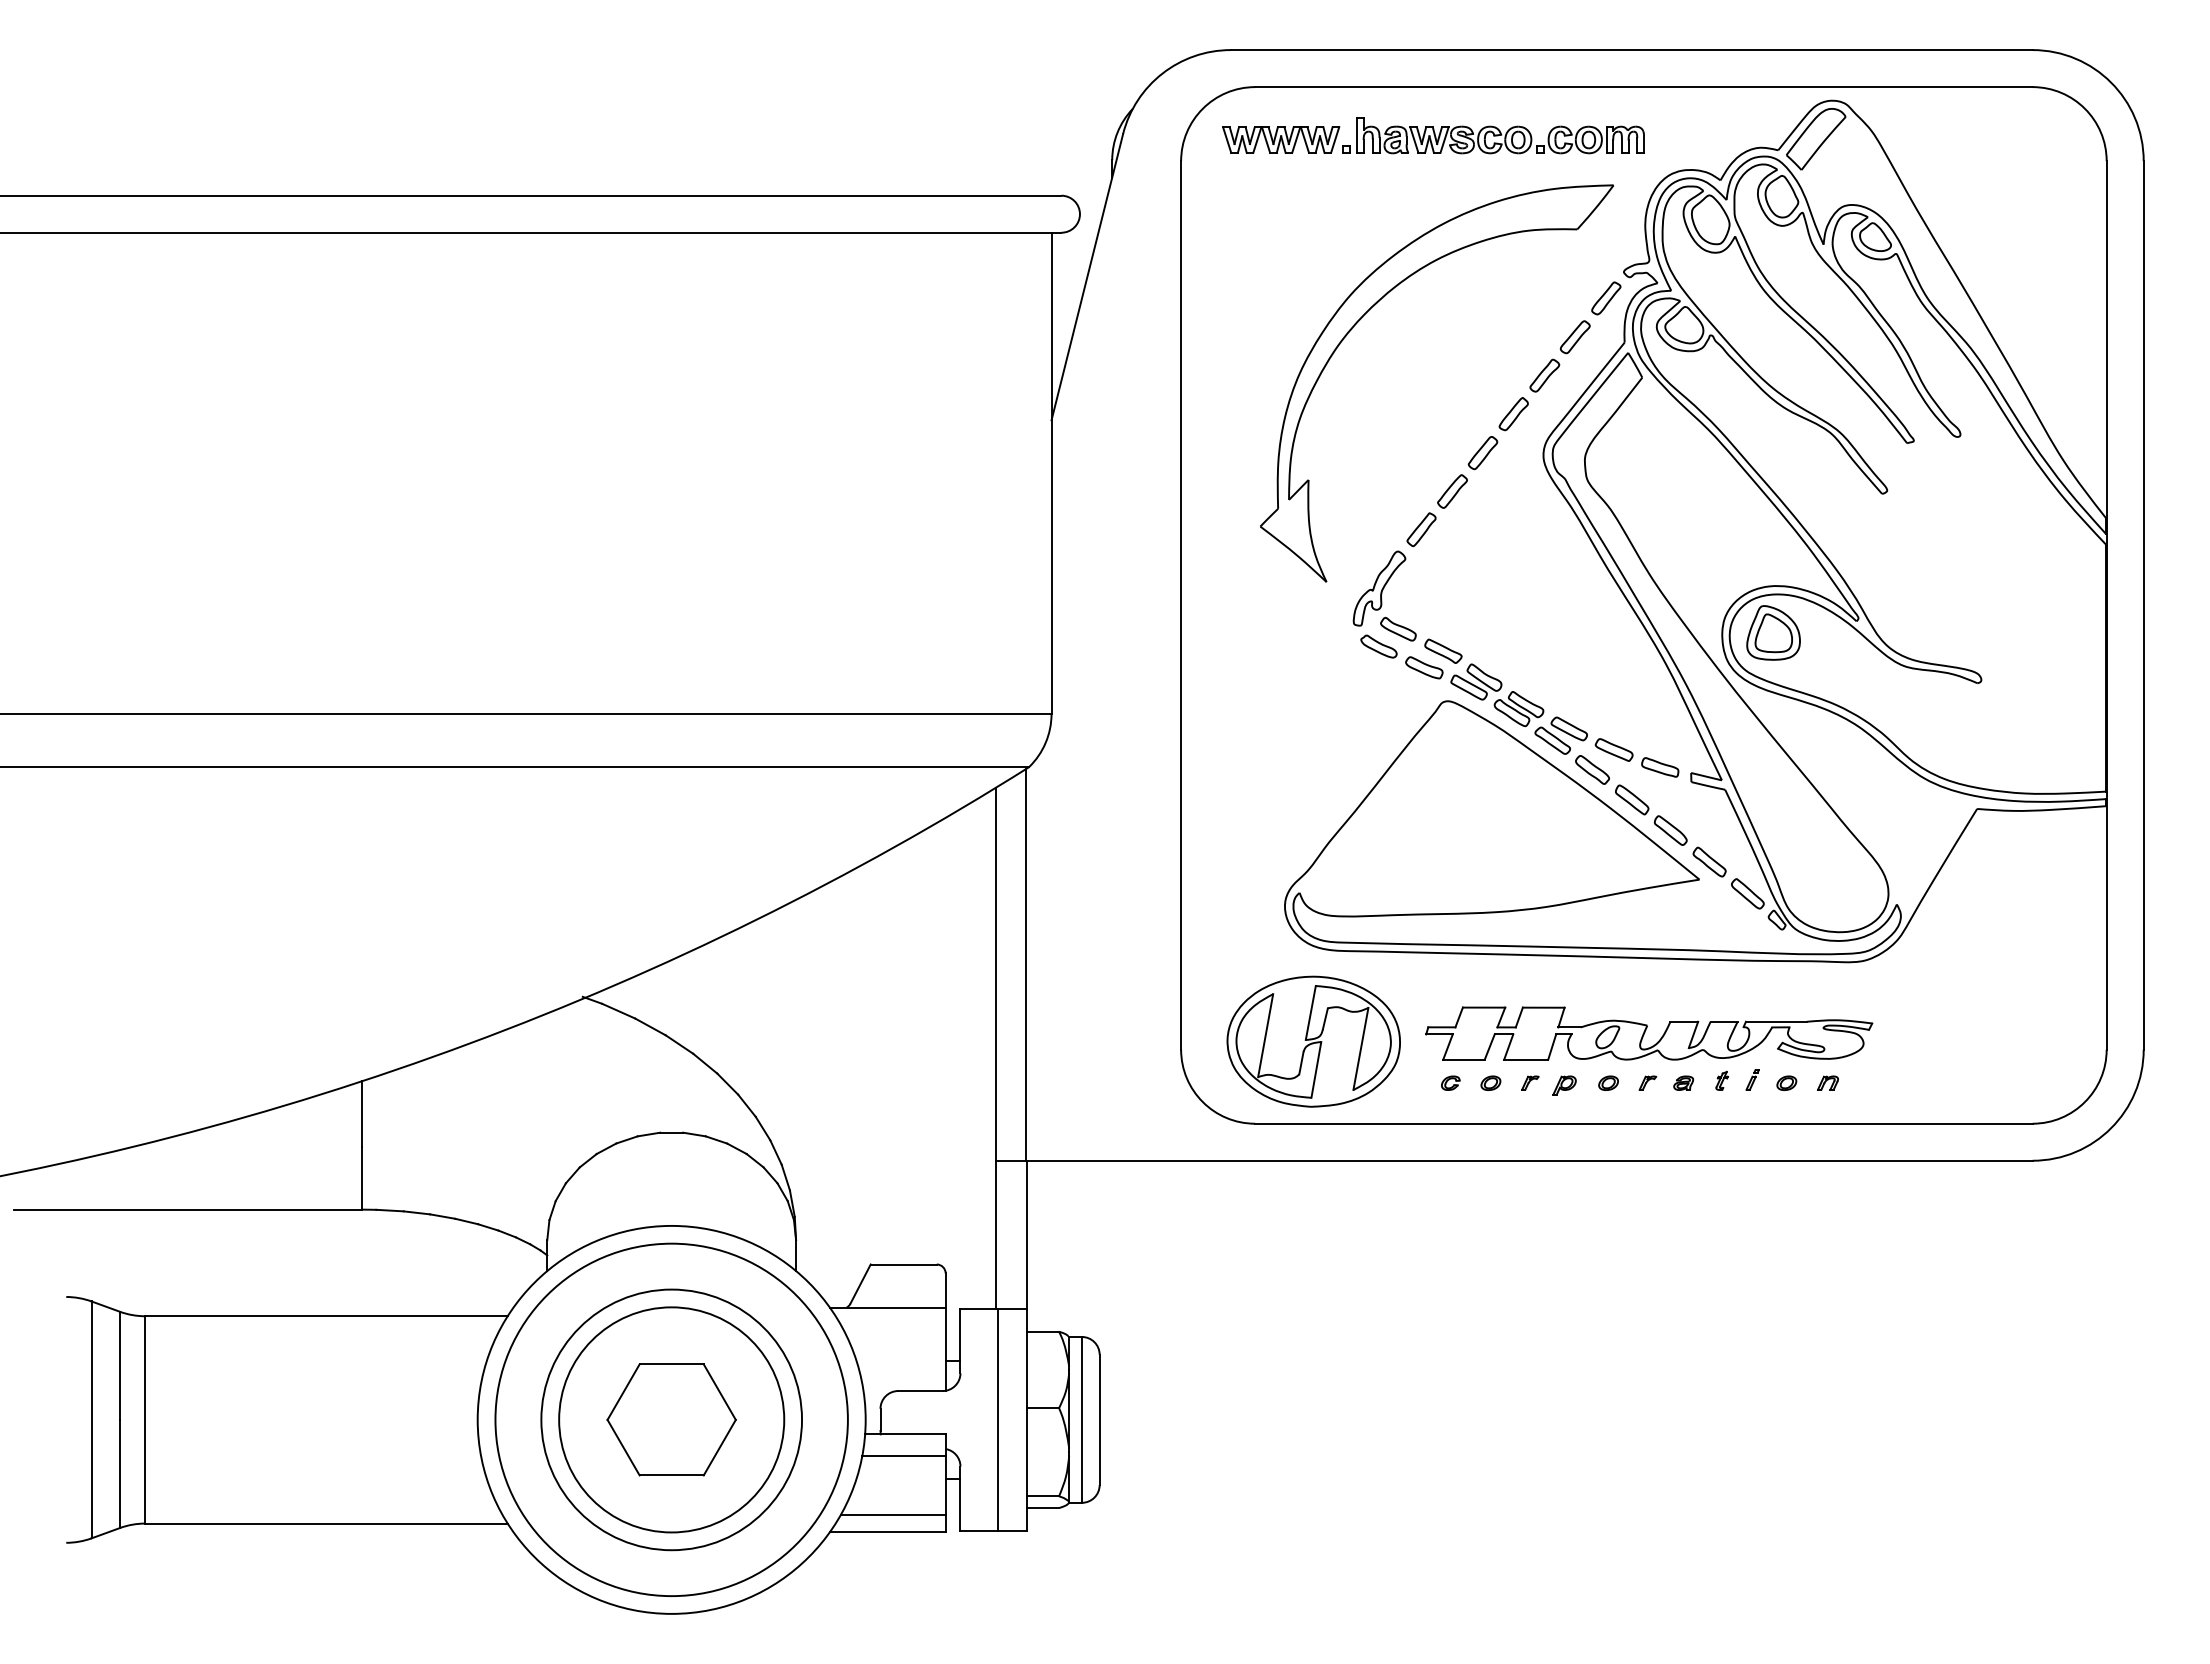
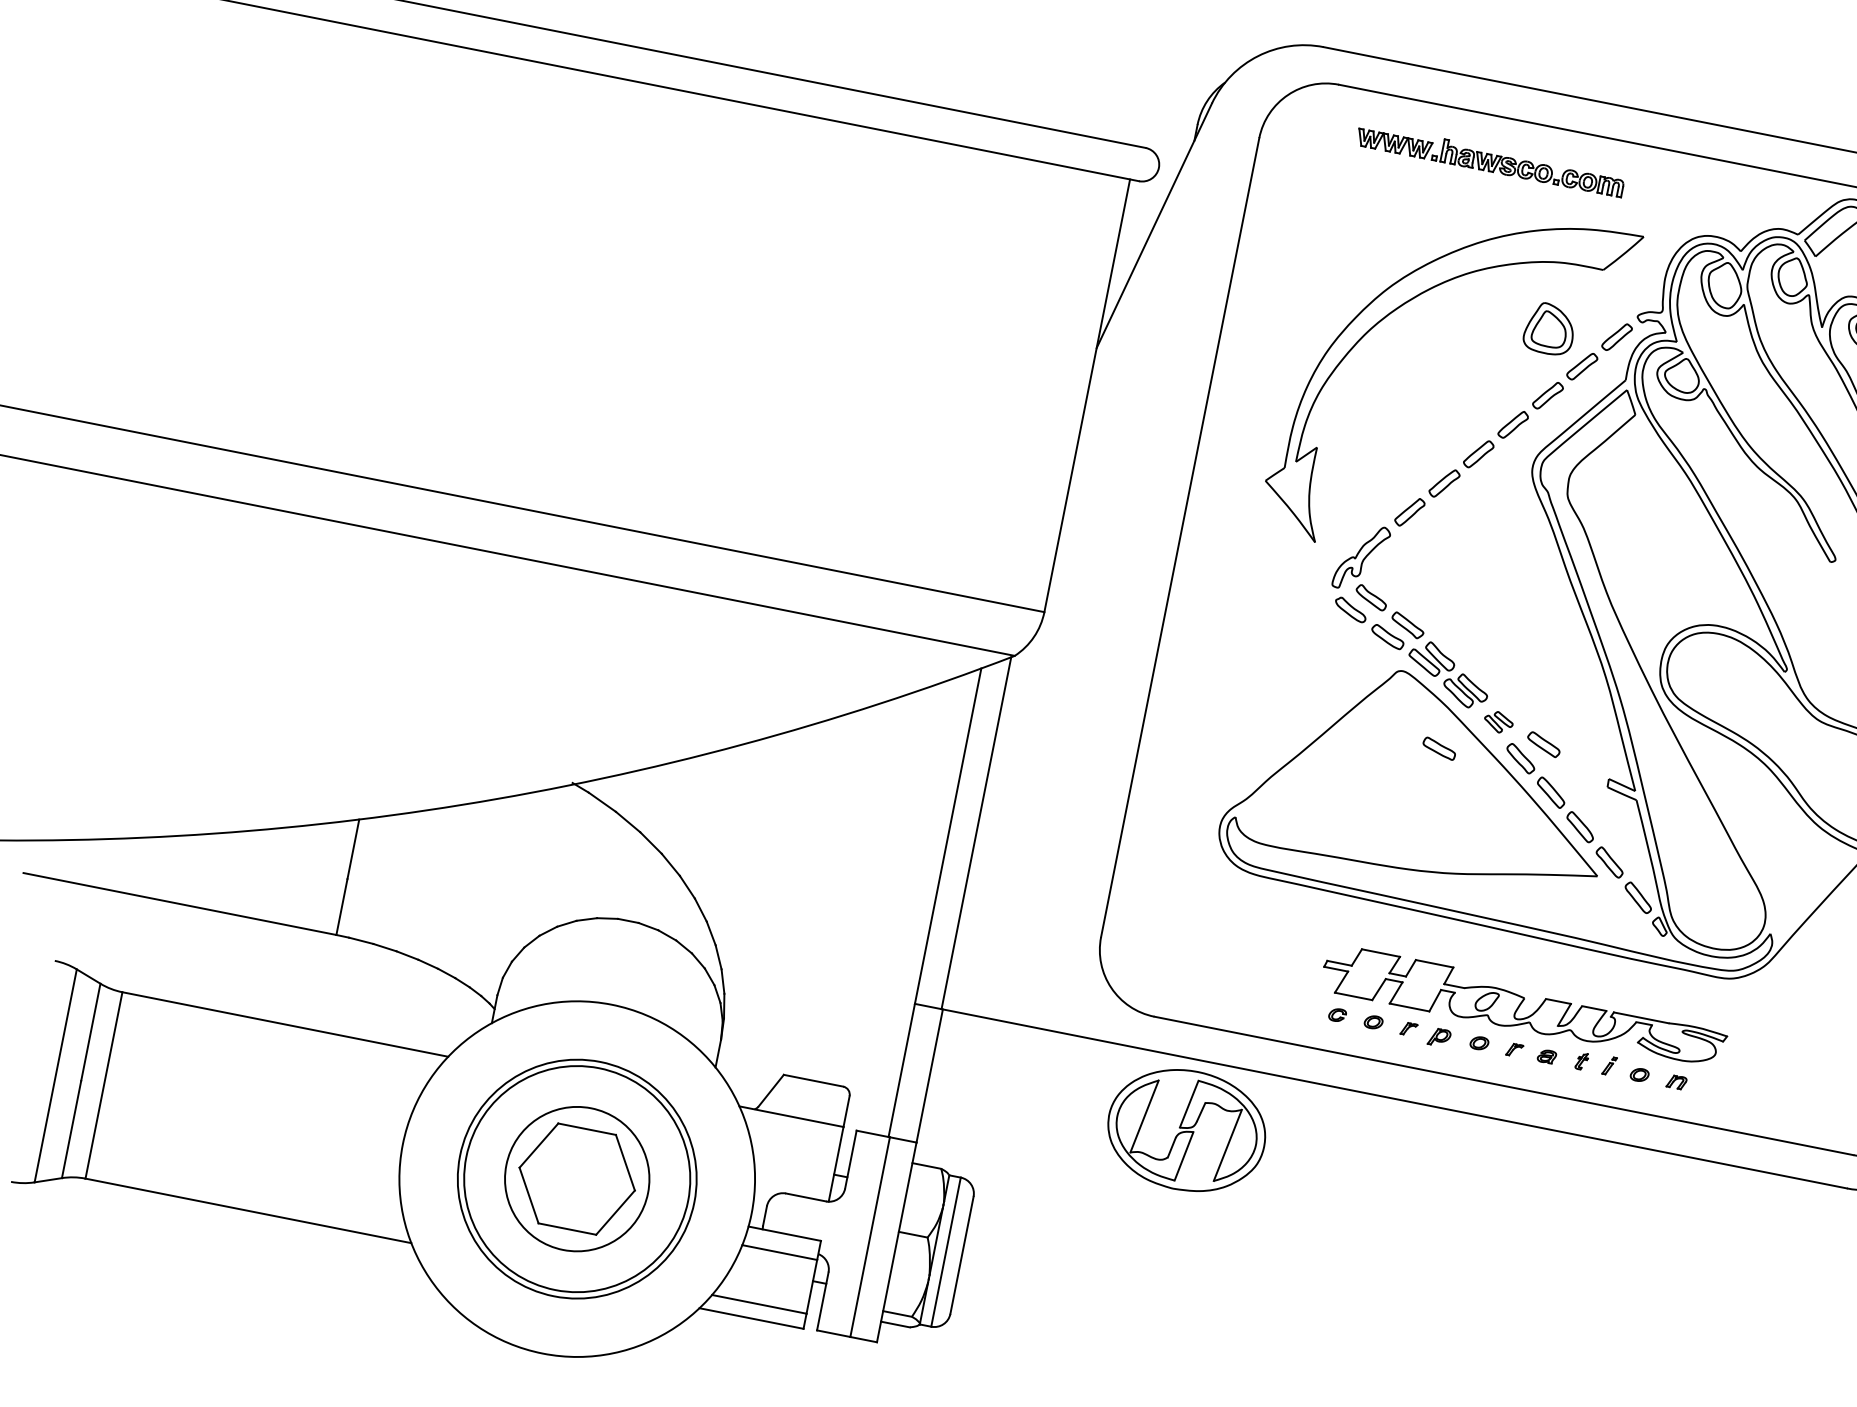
part: (1433, 135) -> (1490, 160), size x0.7
part: (1773, 632) -> (1549, 328), moved
part: (1560, 735) -> (1498, 722), size x0.6
part: (1660, 767) -> (1439, 748), moved
part: (1313, 1041) -> (1186, 1130), moved
circle: (671, 1419) -> (577, 1178), size x0.7
circle: (671, 1419) -> (577, 1178), size x0.7

